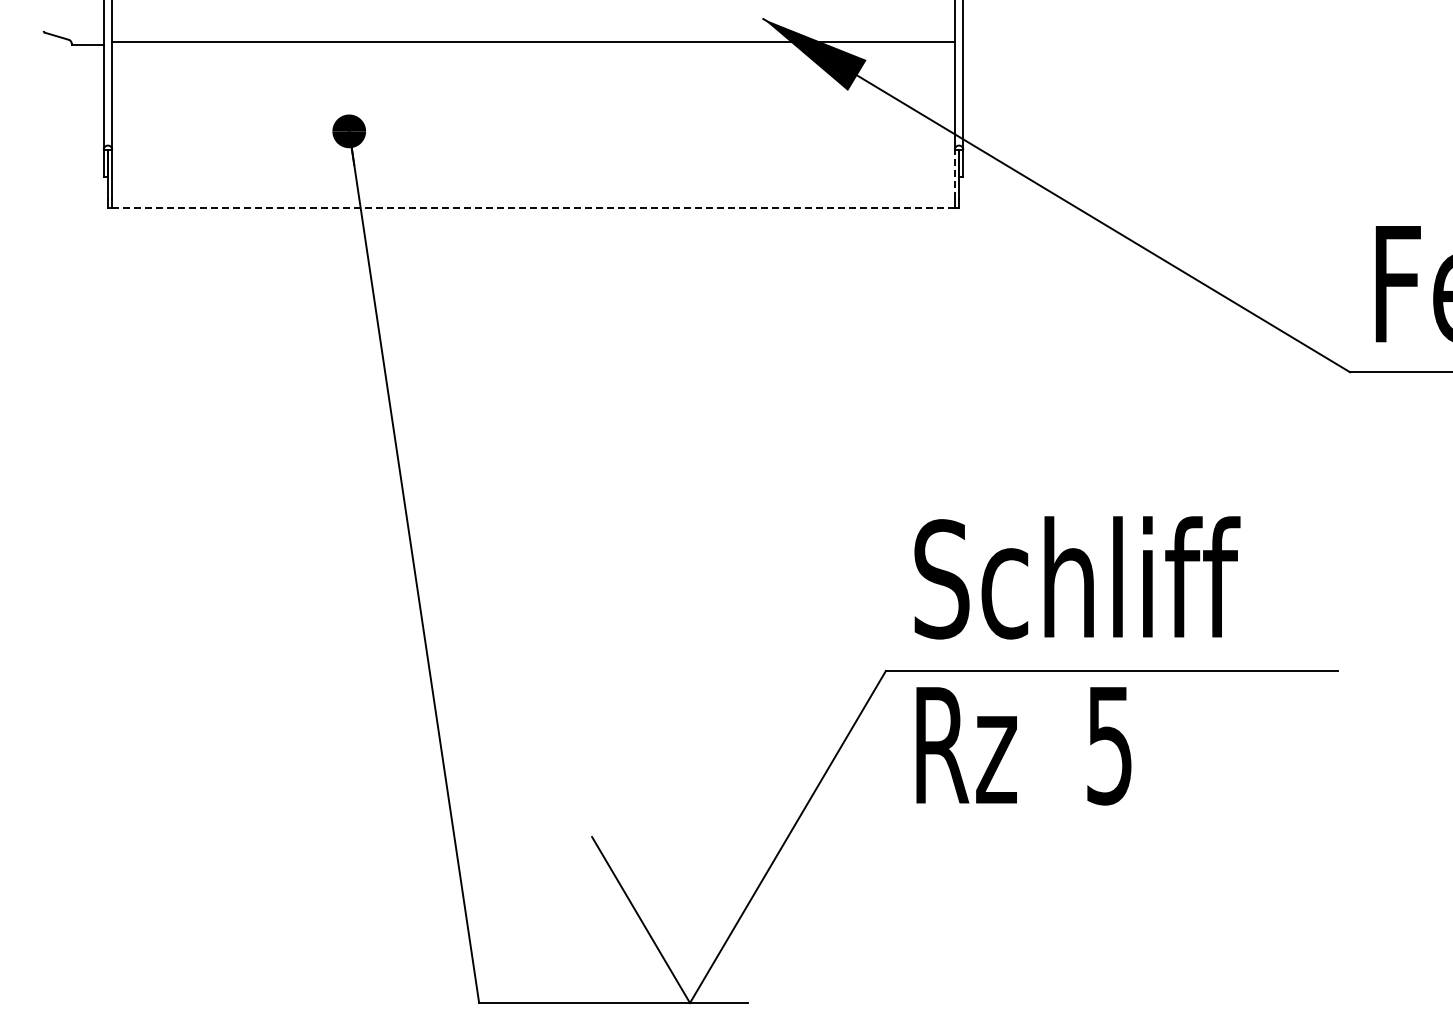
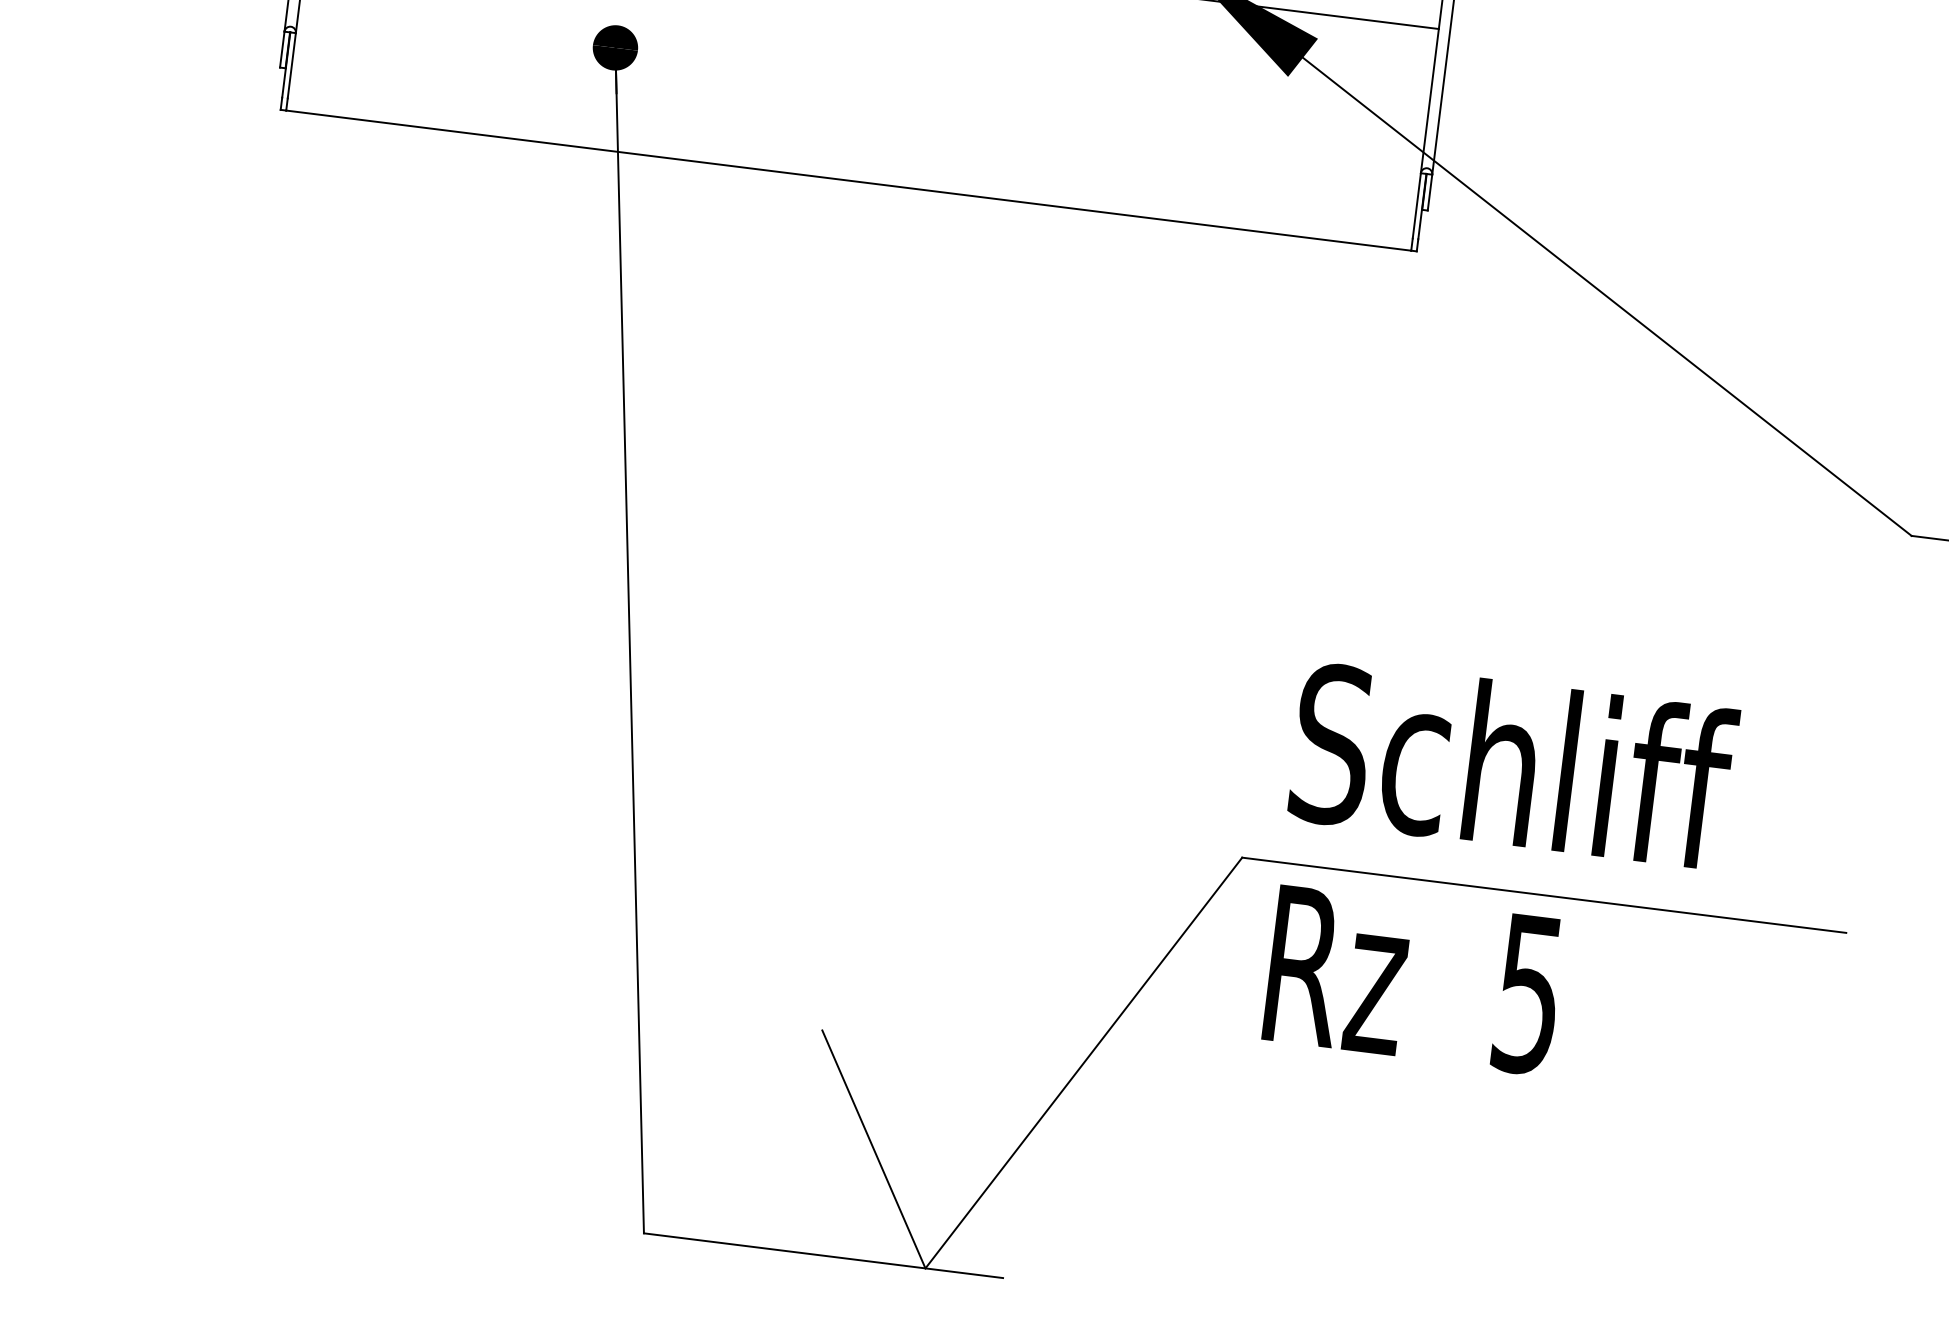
line: (954, 173) -> (1416, 204), dashed -> solid
line: (533, 207) -> (848, 180), dashed -> solid

